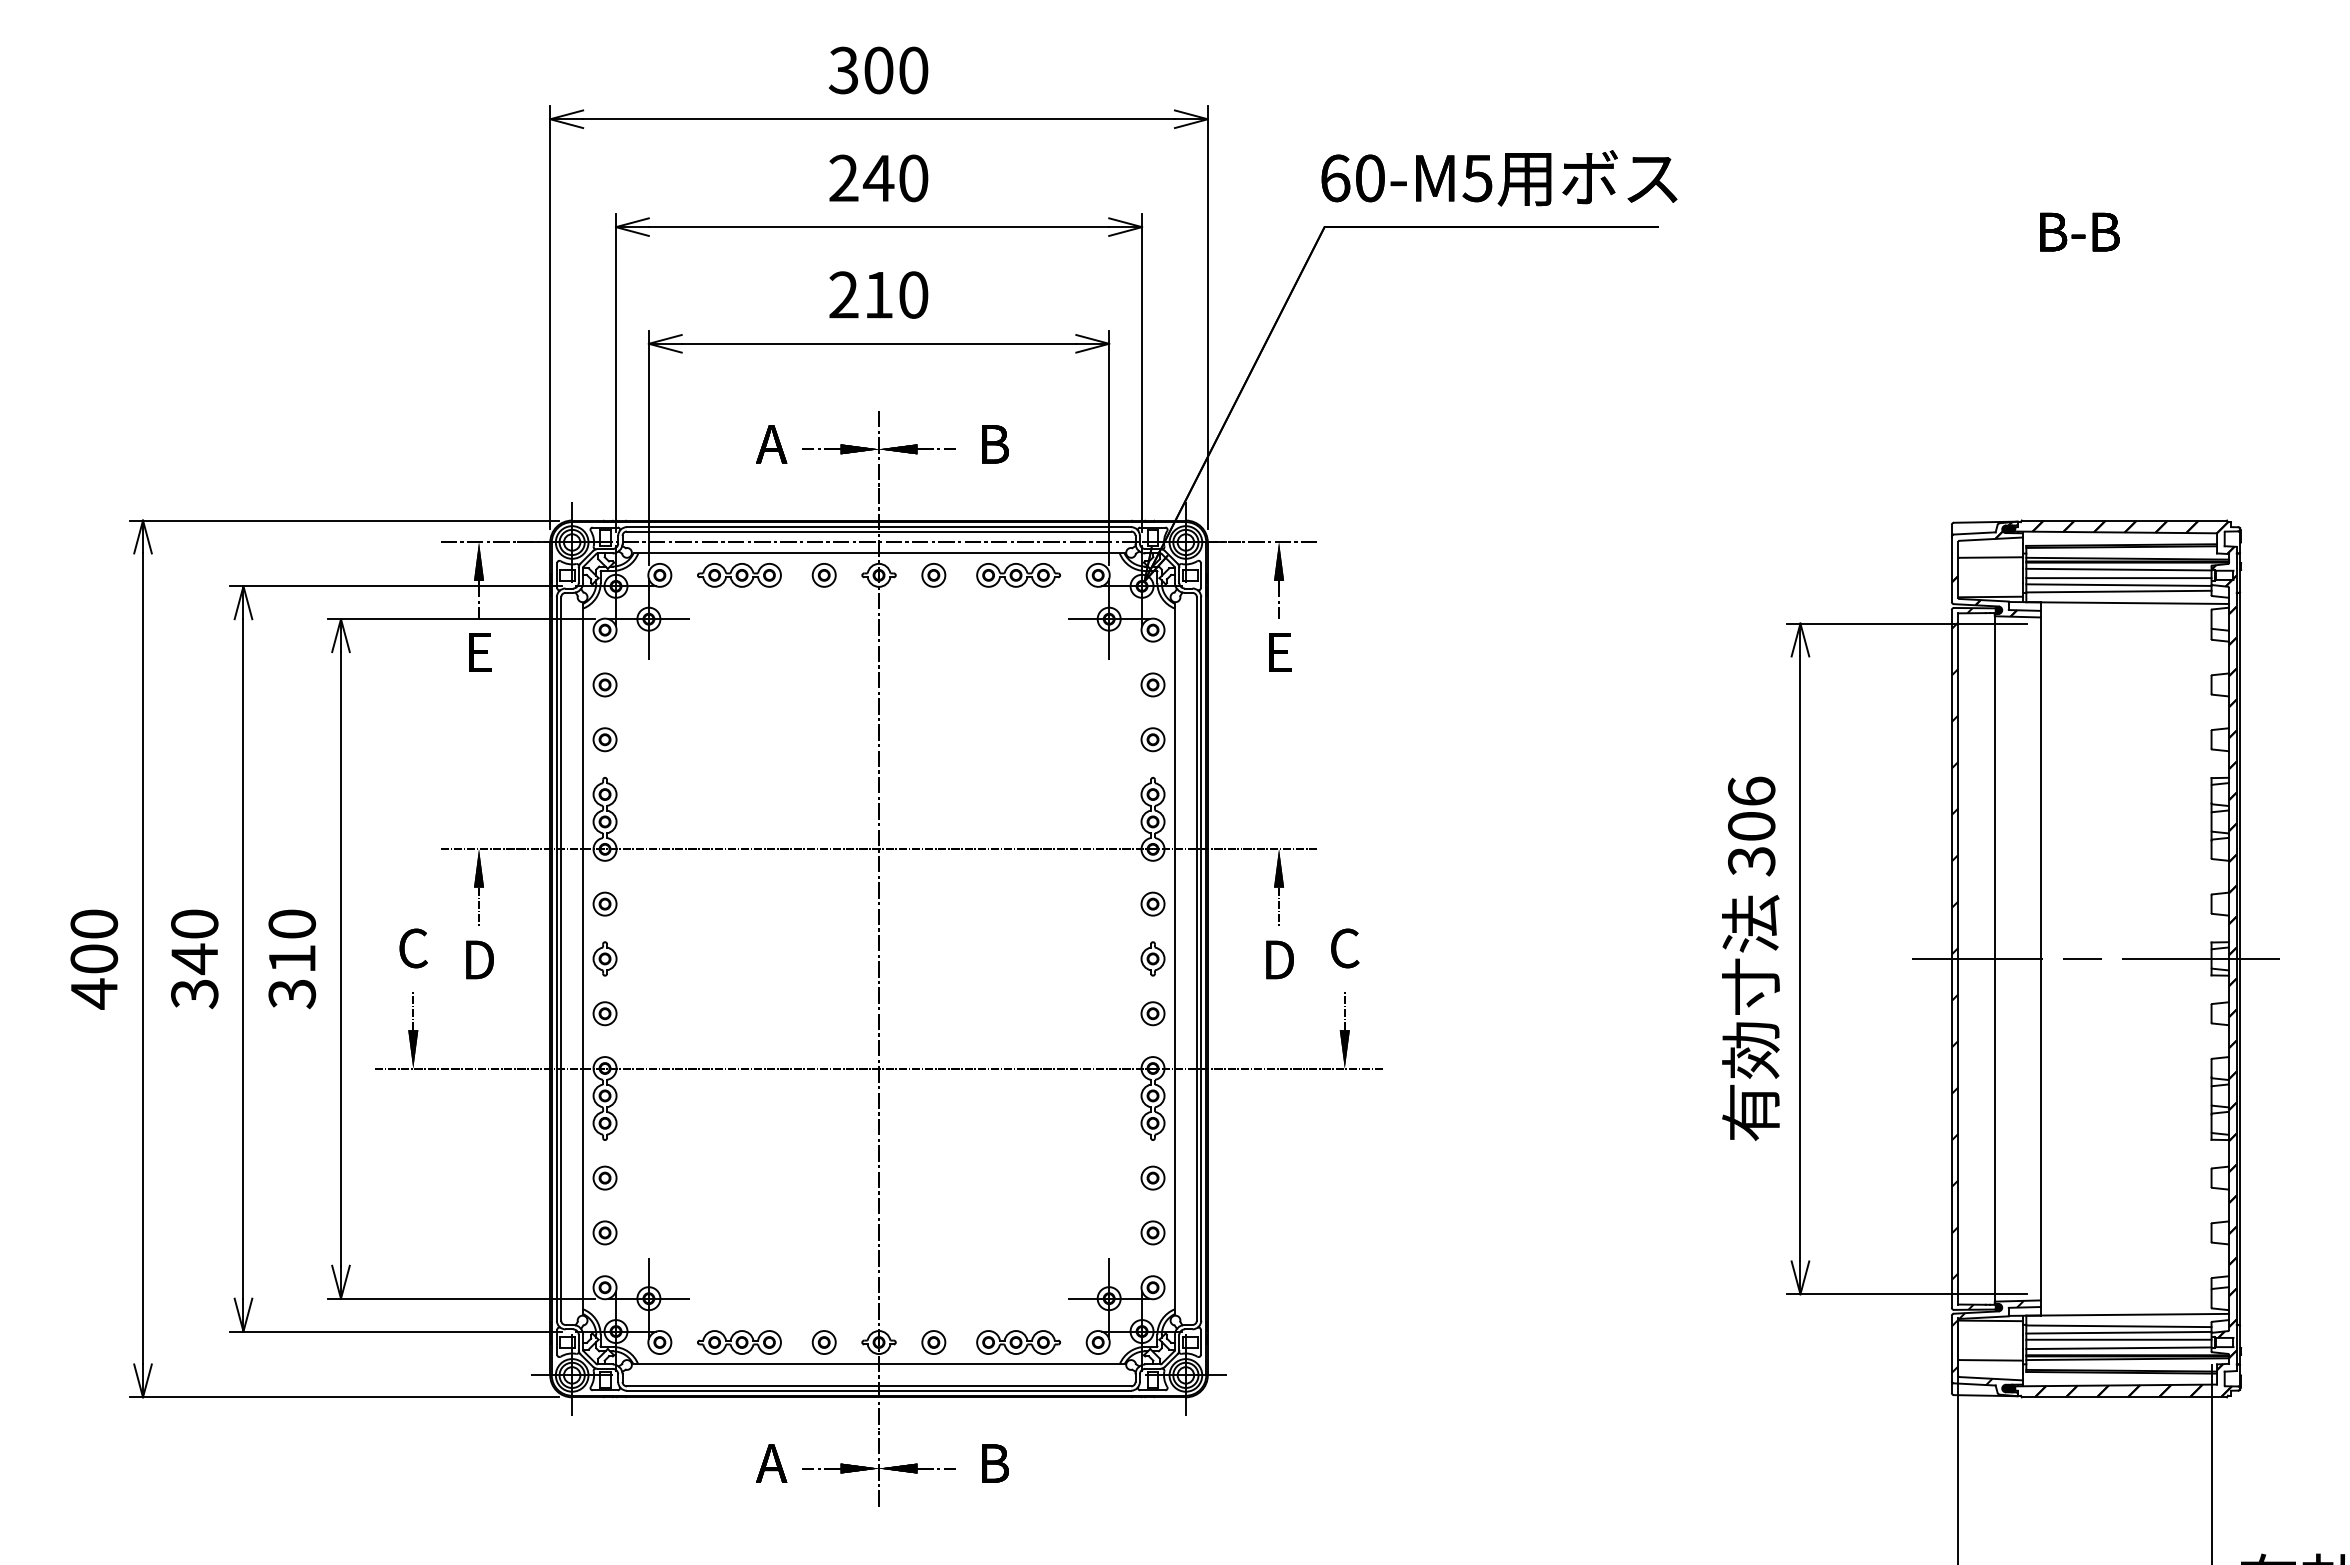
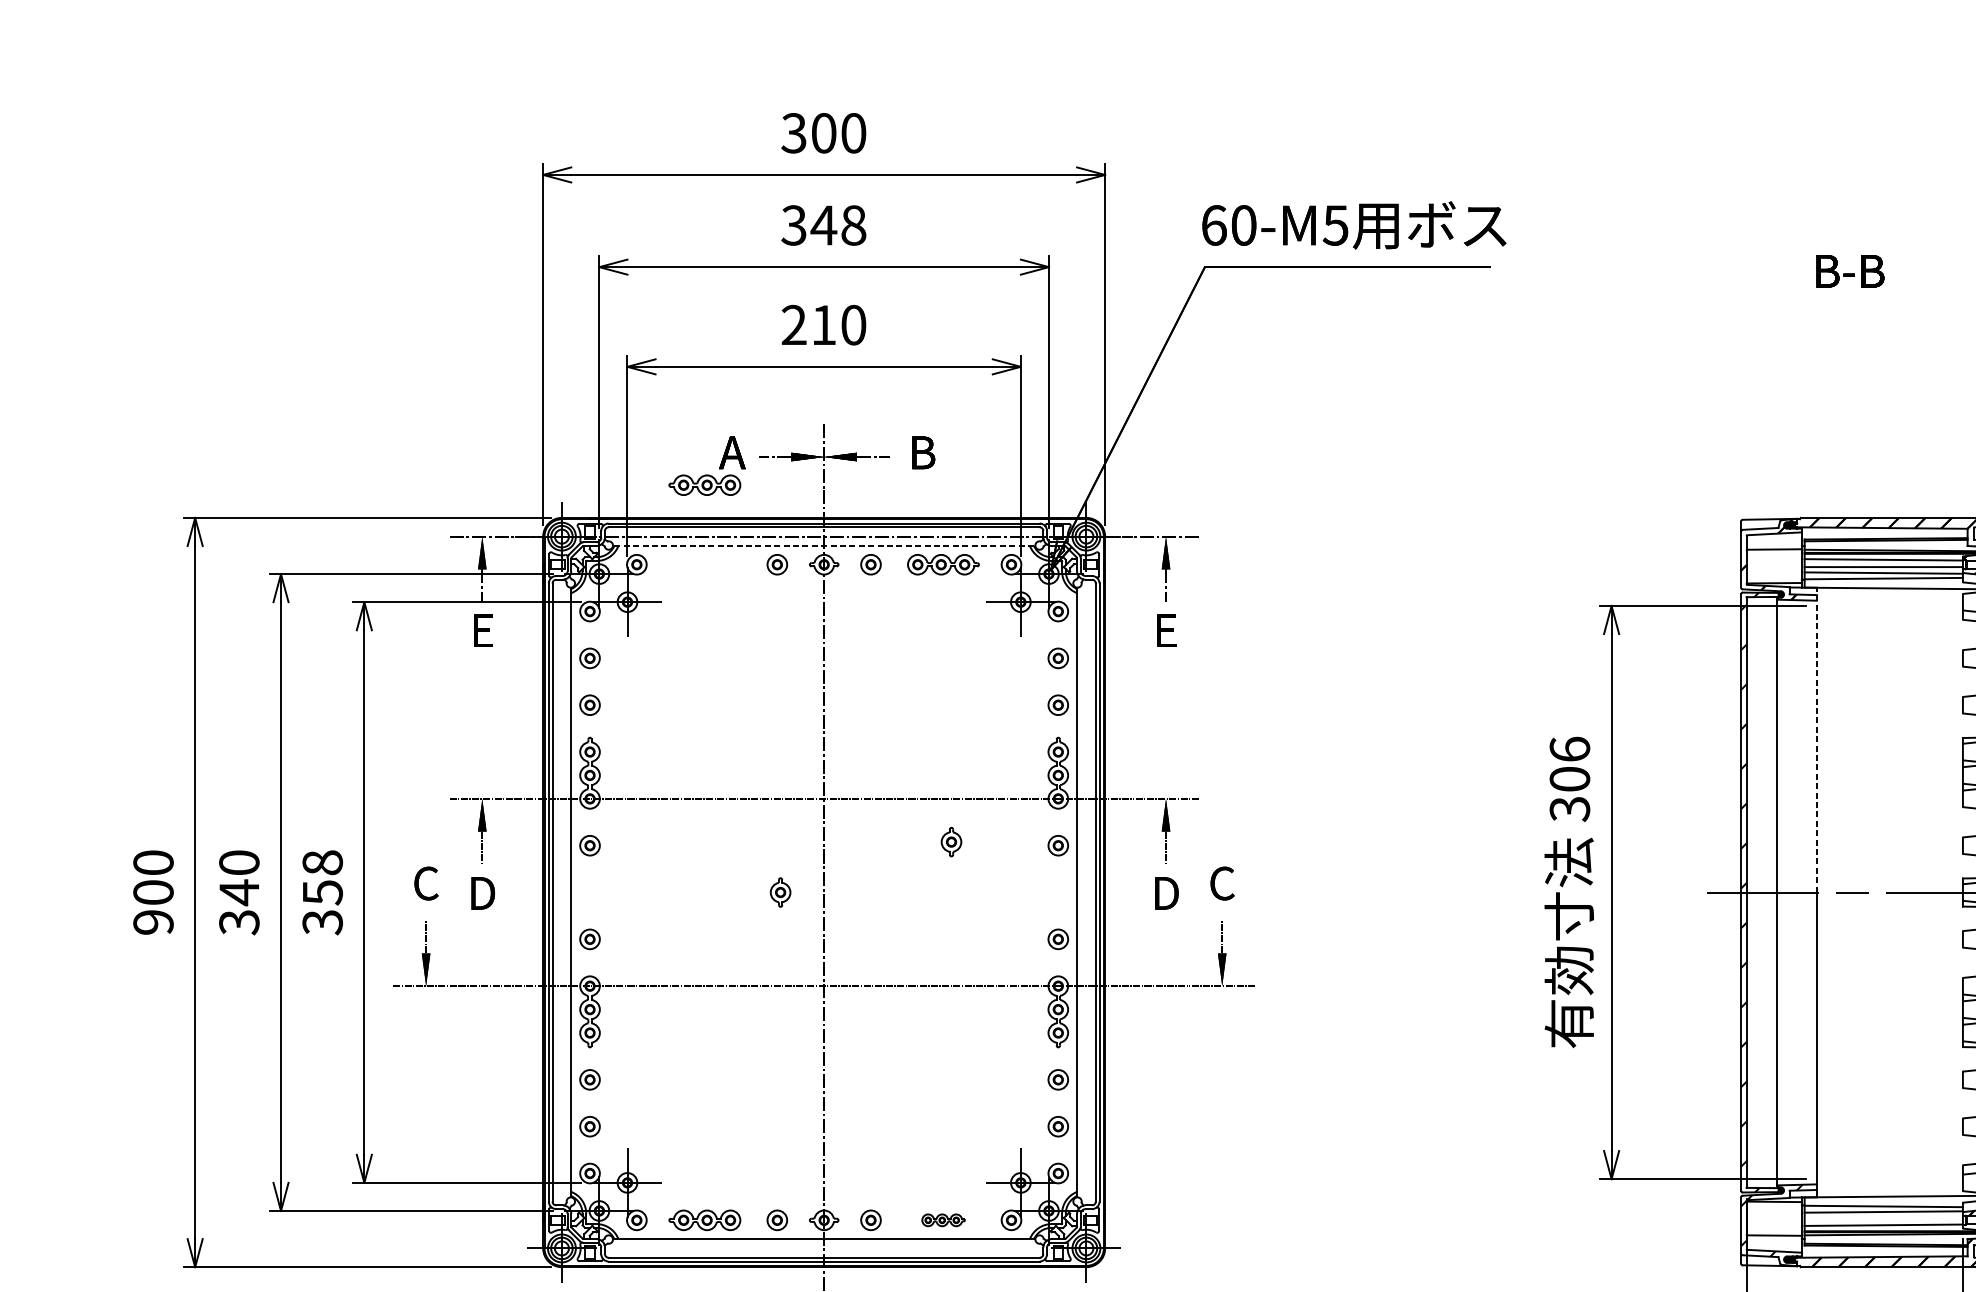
text: (878, 178) -> (823, 225), 240 -> 348
line: (879, 553) -> (824, 546), solid -> dashed
part: (739, 575) -> (704, 485), moved
line: (2040, 780) -> (1816, 740), solid -> dashed
text: (292, 941) -> (322, 877), 310 -> 358
part: (604, 958) -> (780, 892), moved
part: (1152, 958) -> (951, 841), moved
text: (94, 993) -> (153, 922), 400 -> 900
line: (2118, 1339) -> (1883, 1217), removed
part: (1018, 1342) -> (943, 1220), size x0.6

